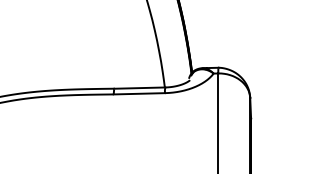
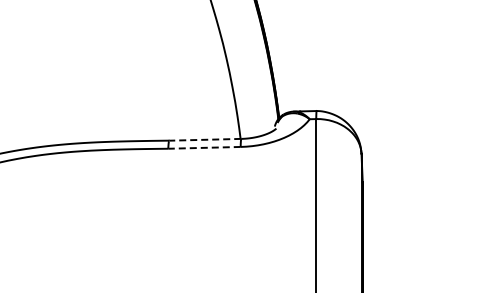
line: (140, 87) -> (205, 139), solid -> dashed
line: (139, 93) -> (204, 147), solid -> dashed

